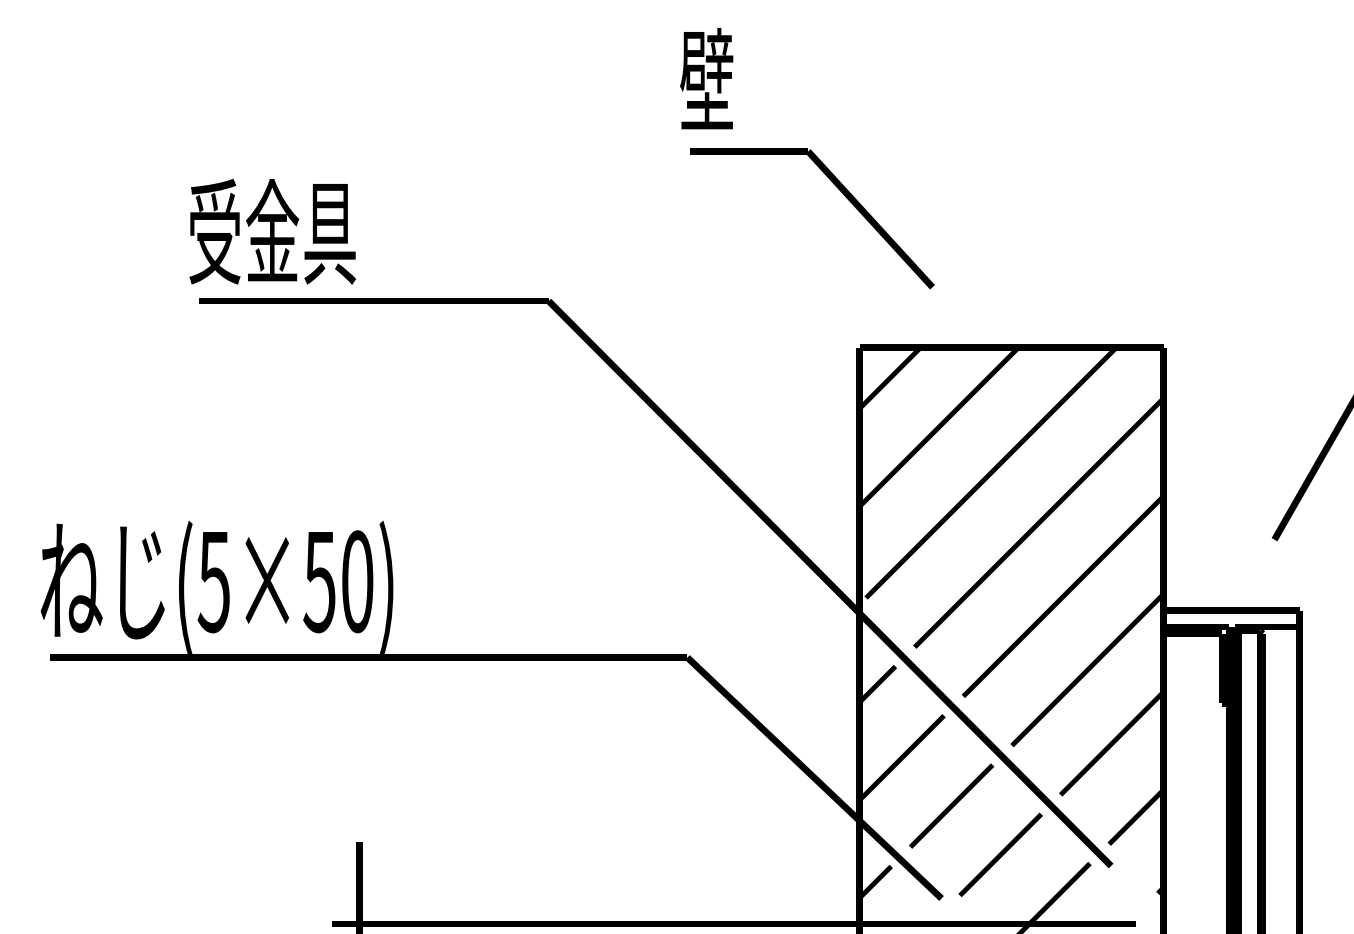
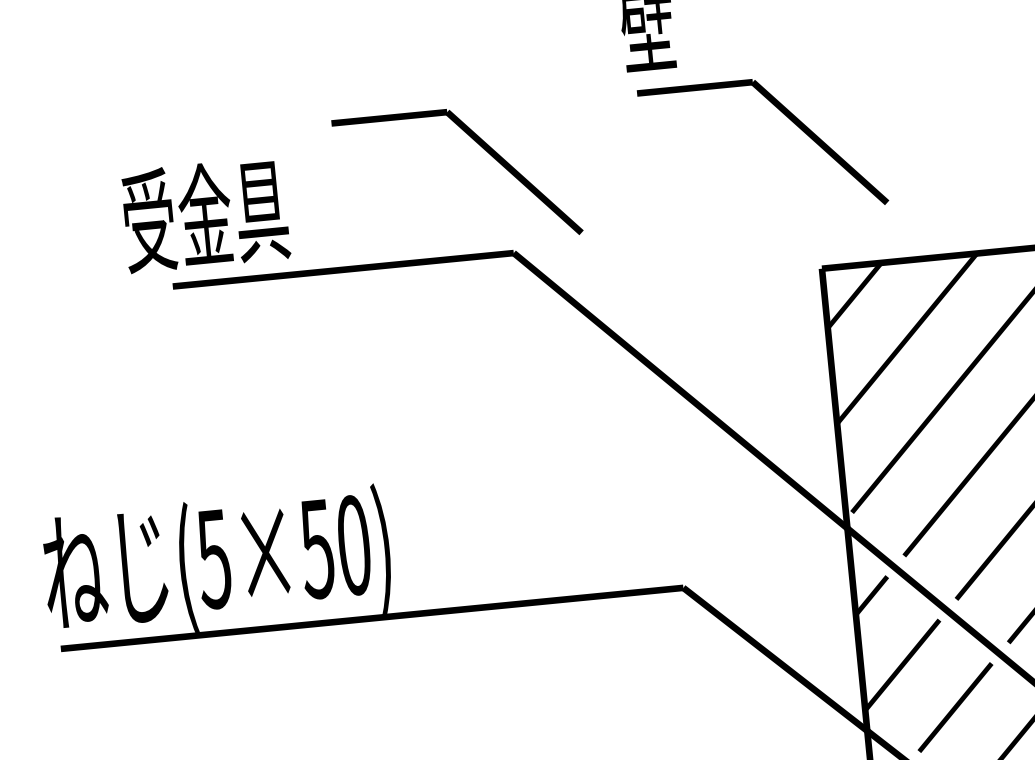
part: (530, 195) -> (485, 151), added
text: (272, 231) -> (205, 214), moved

